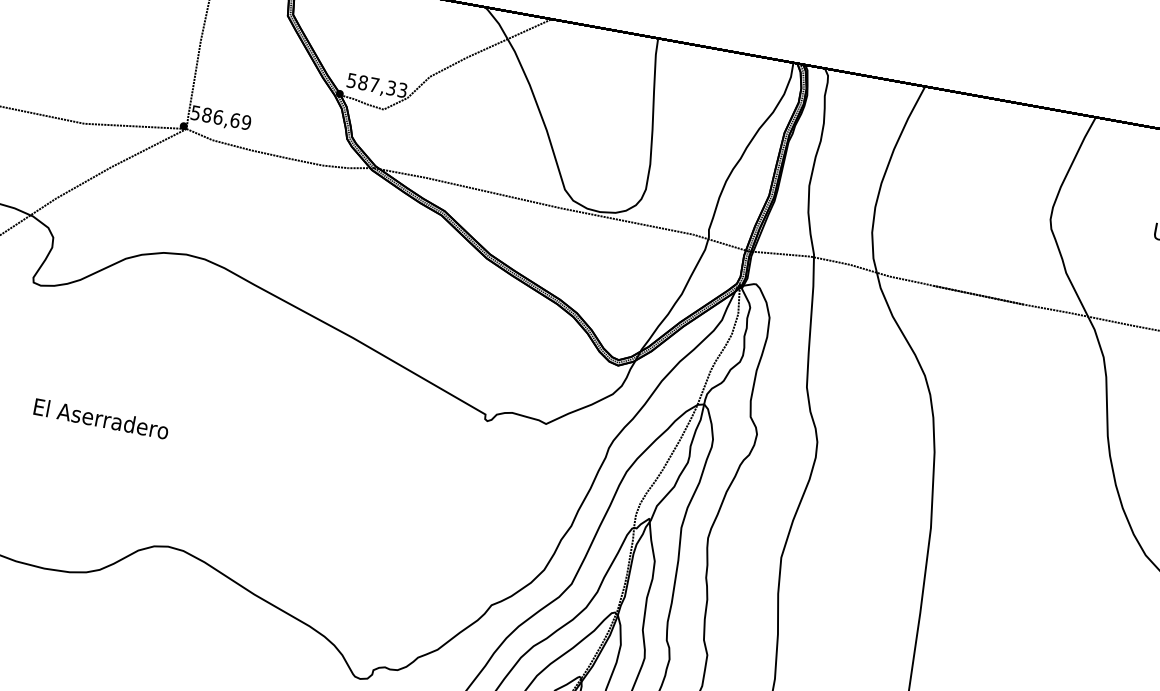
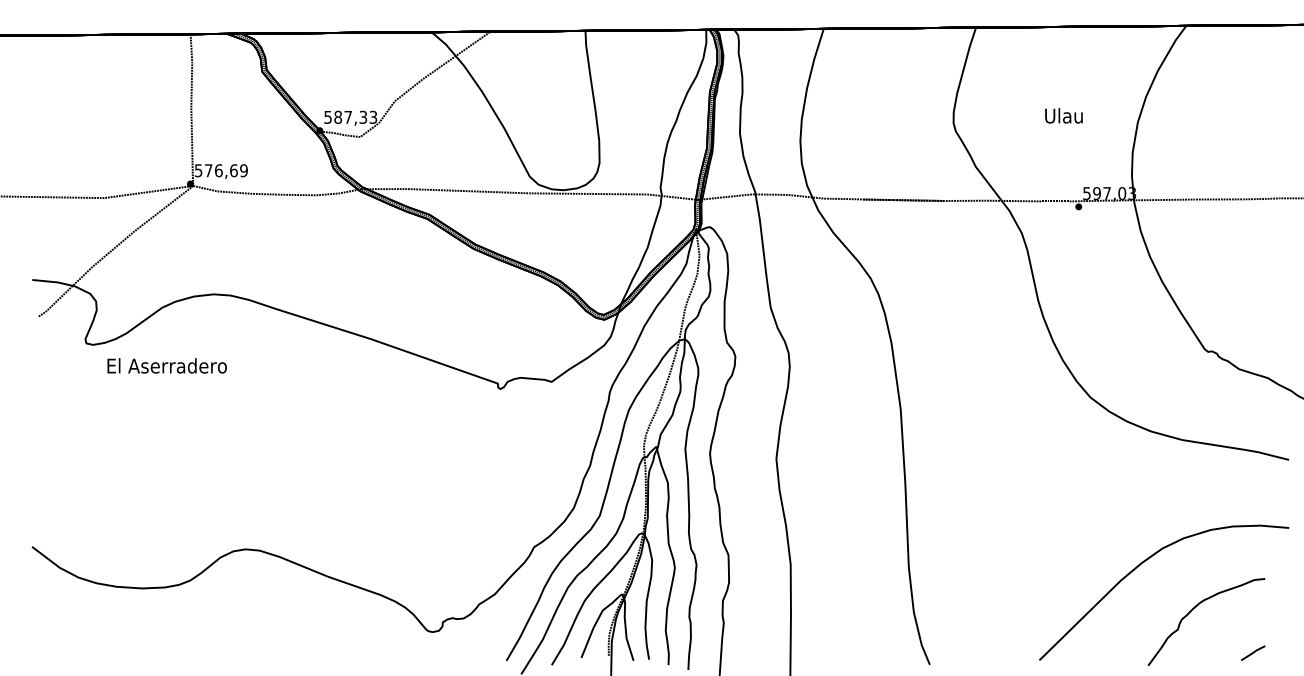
text: (206, 114) -> (208, 170), 586,69 -> 576,69
text: (100, 418) -> (166, 365), moved

